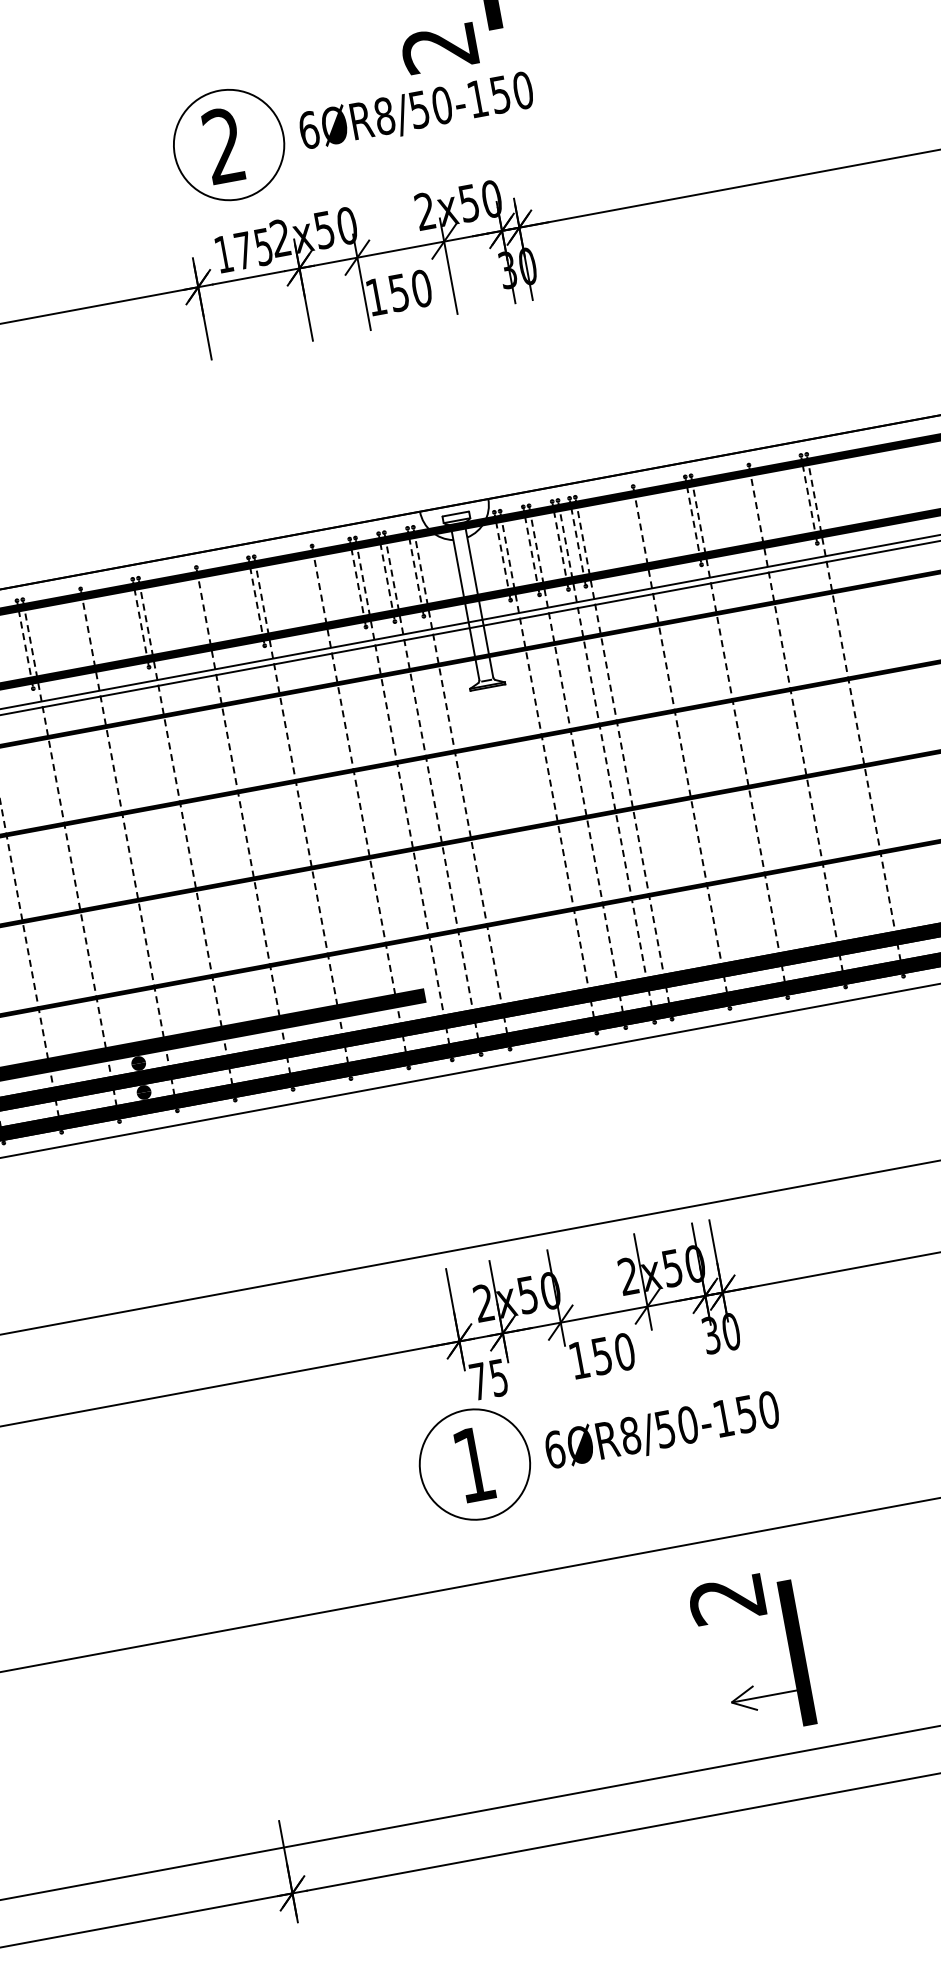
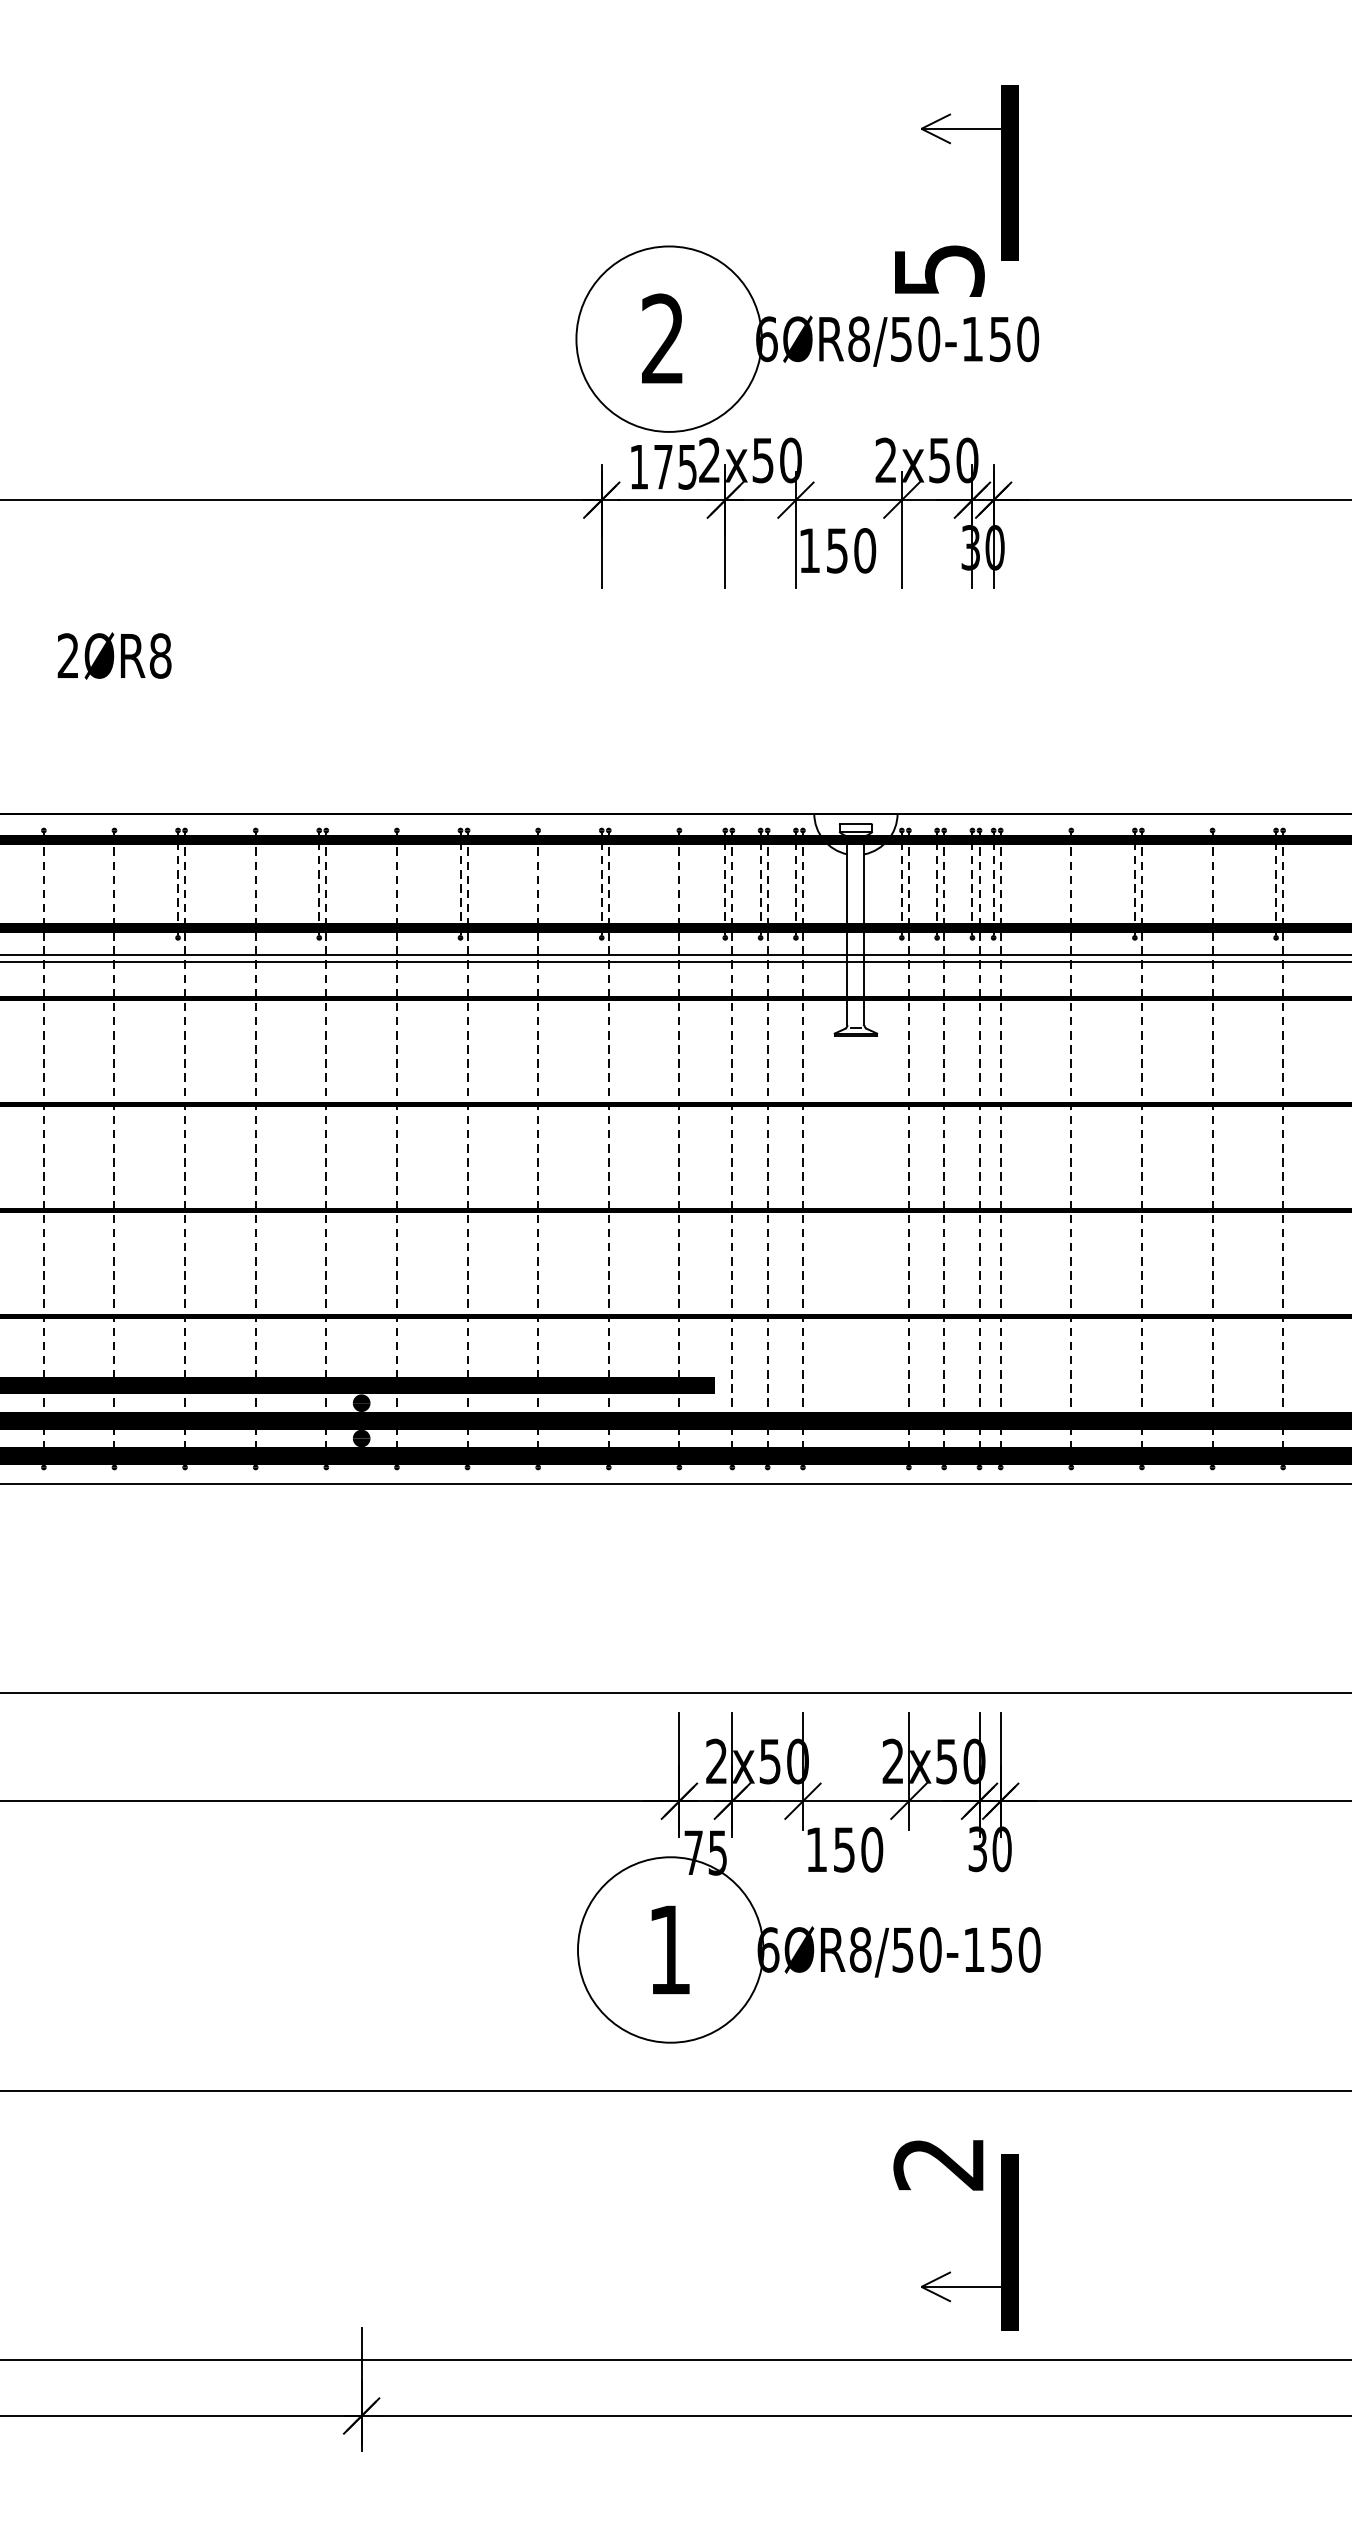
text: (439, 48) -> (938, 271), 2 -> 5
circle: (228, 144) -> (668, 338), size x1.4
circle: (474, 1464) -> (670, 1949), size x1.4

